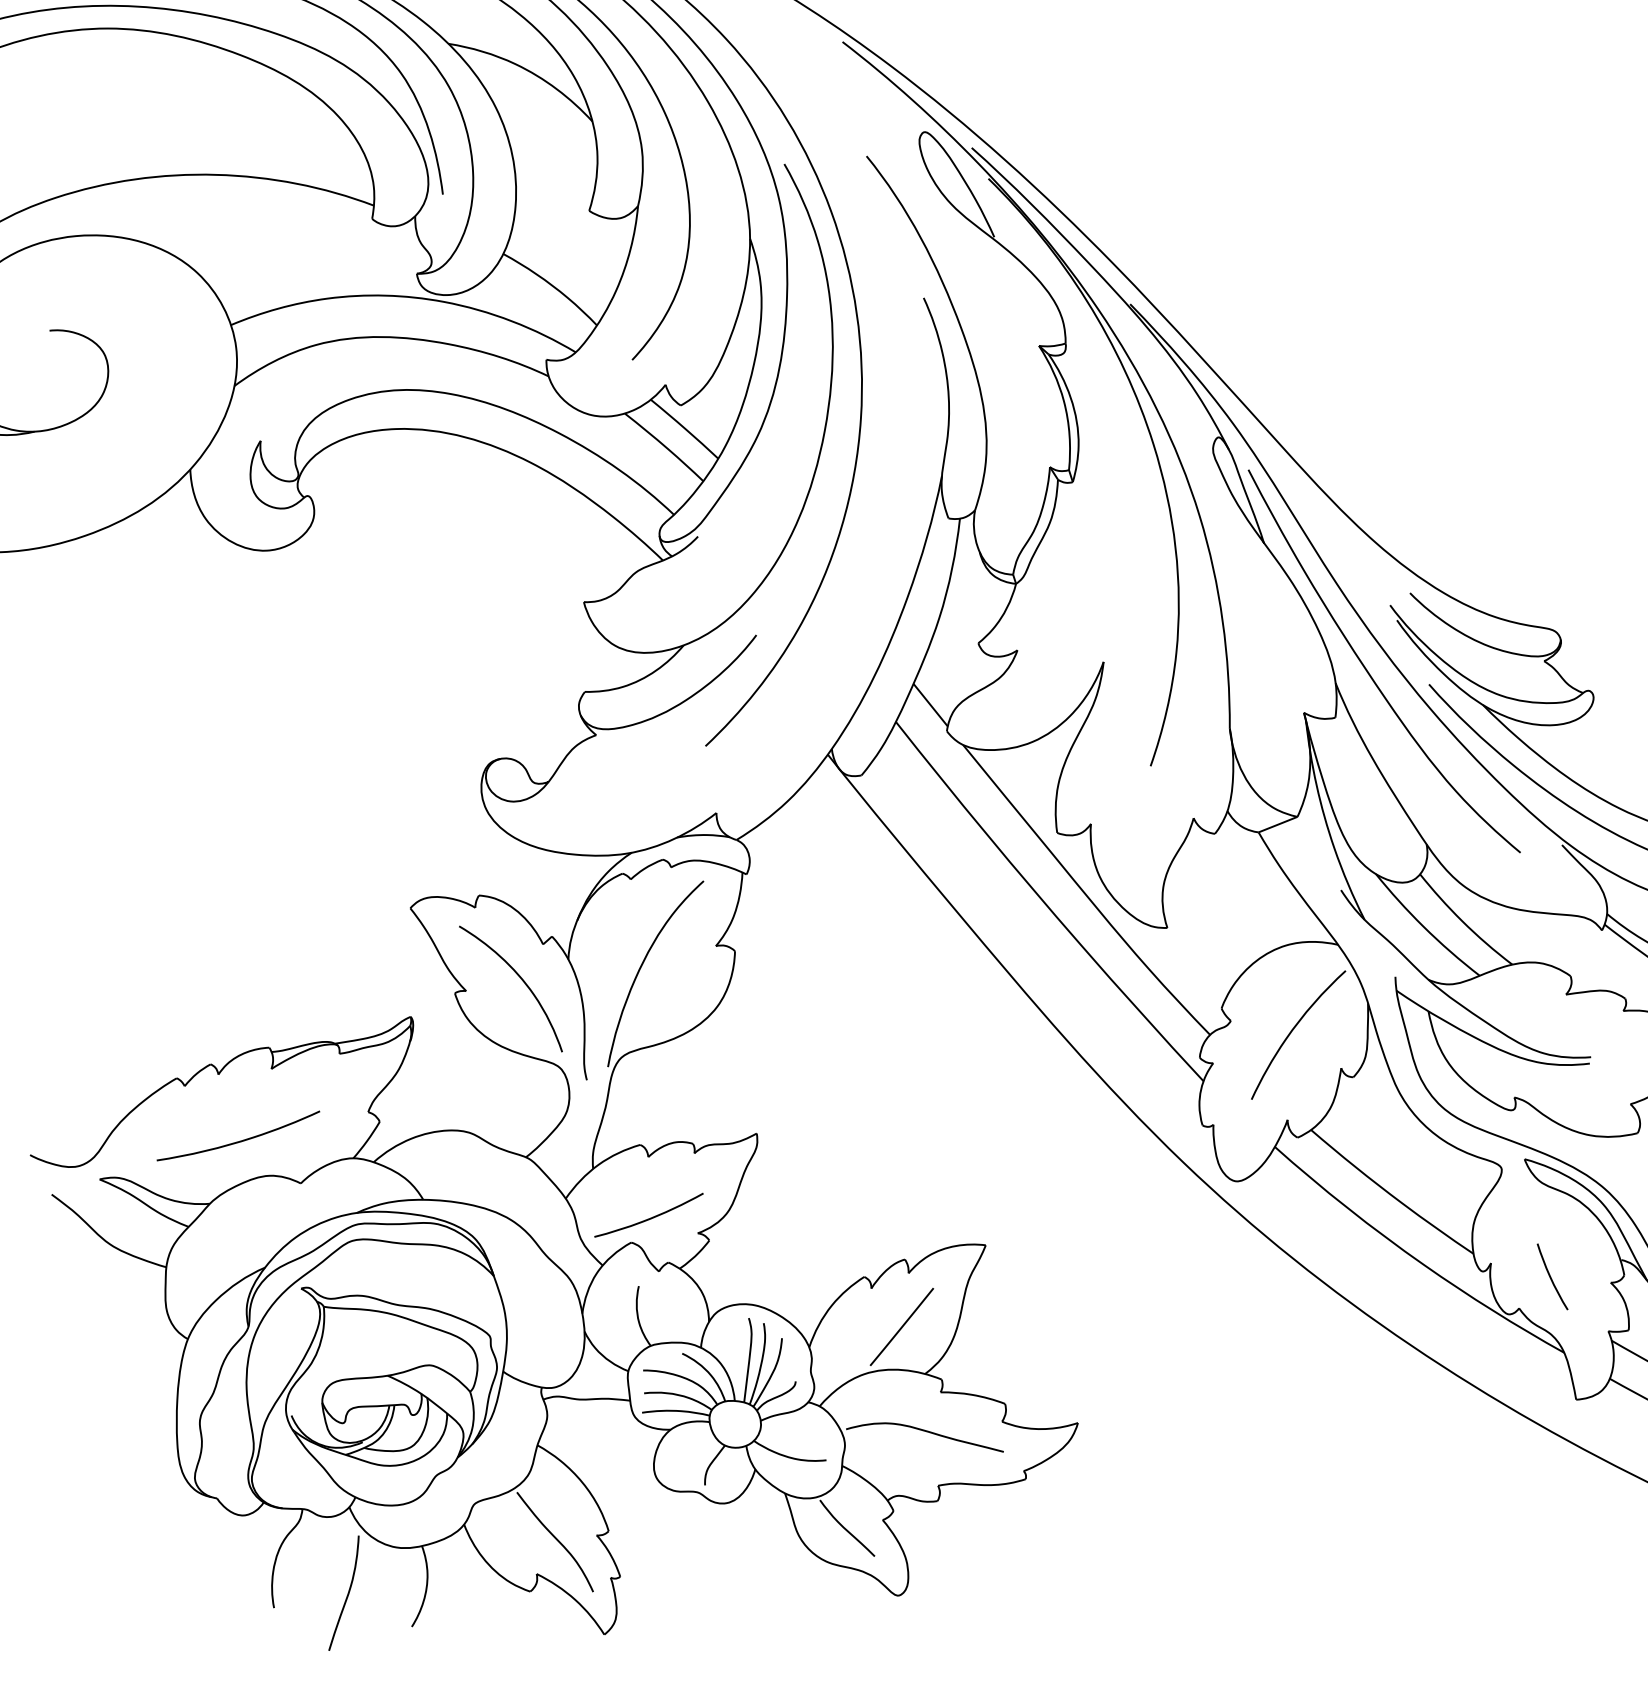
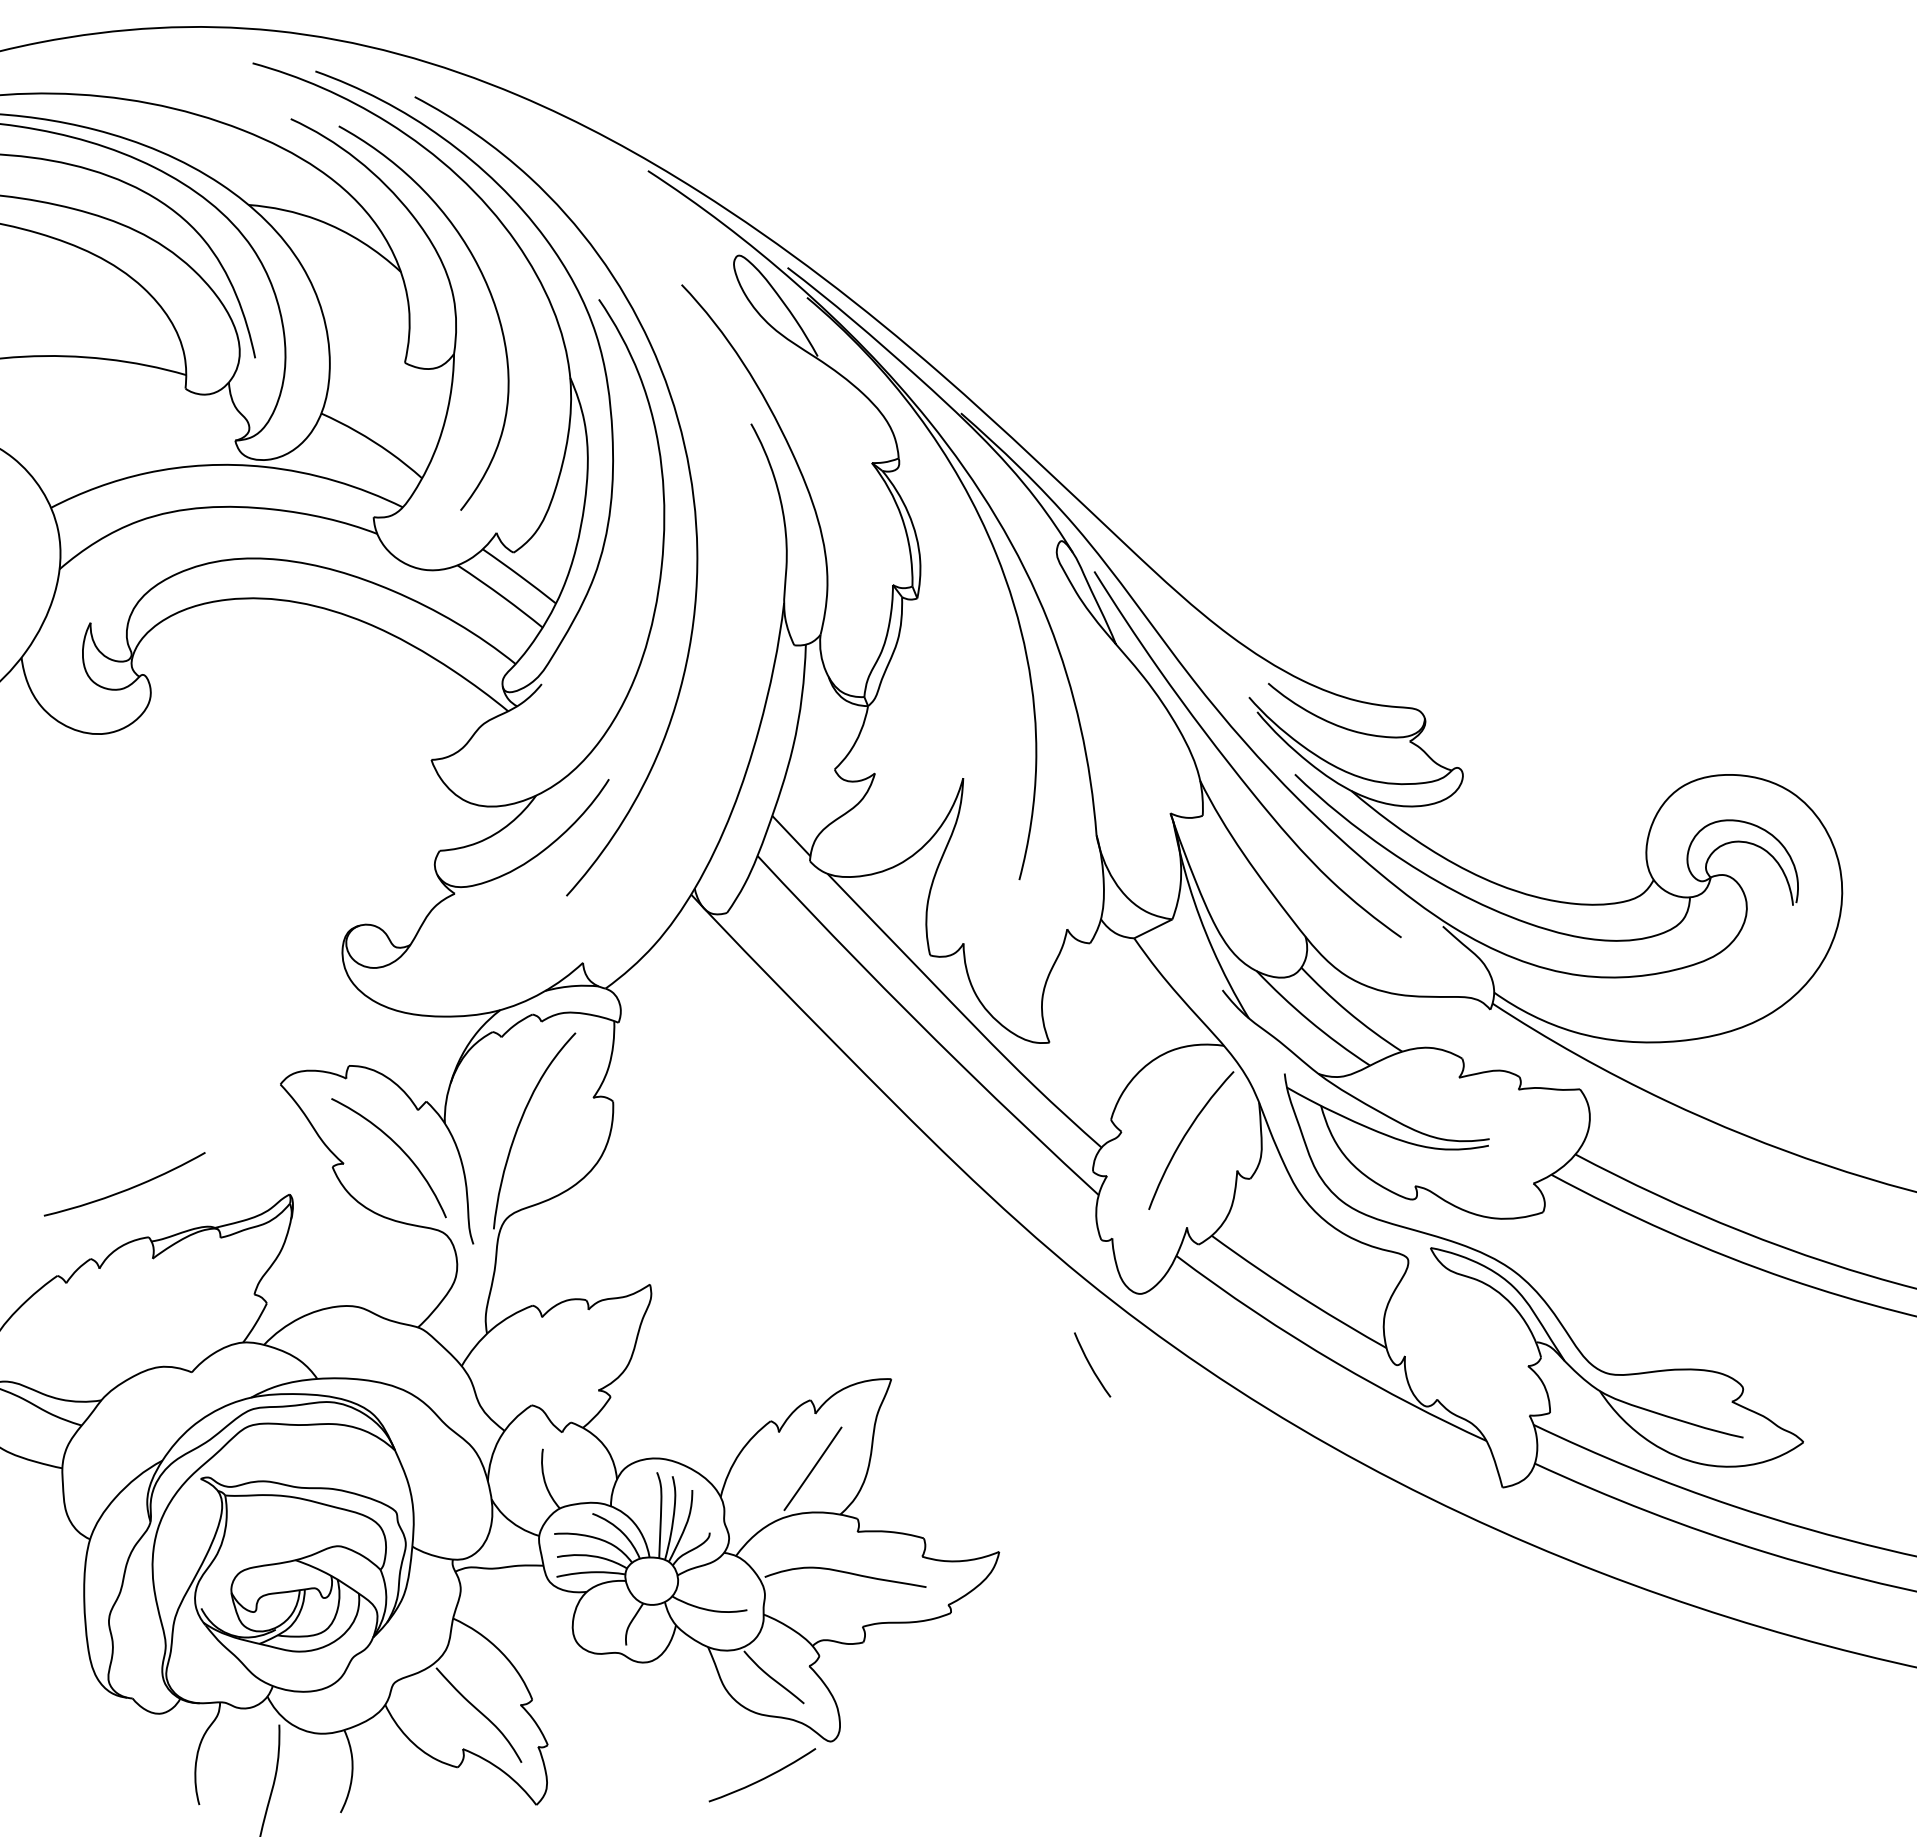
curve: (240, 1140) -> (127, 1188), moved
curve: (649, 1217) -> (763, 1777), moved
curve: (1551, 1277) -> (1091, 1365), moved

